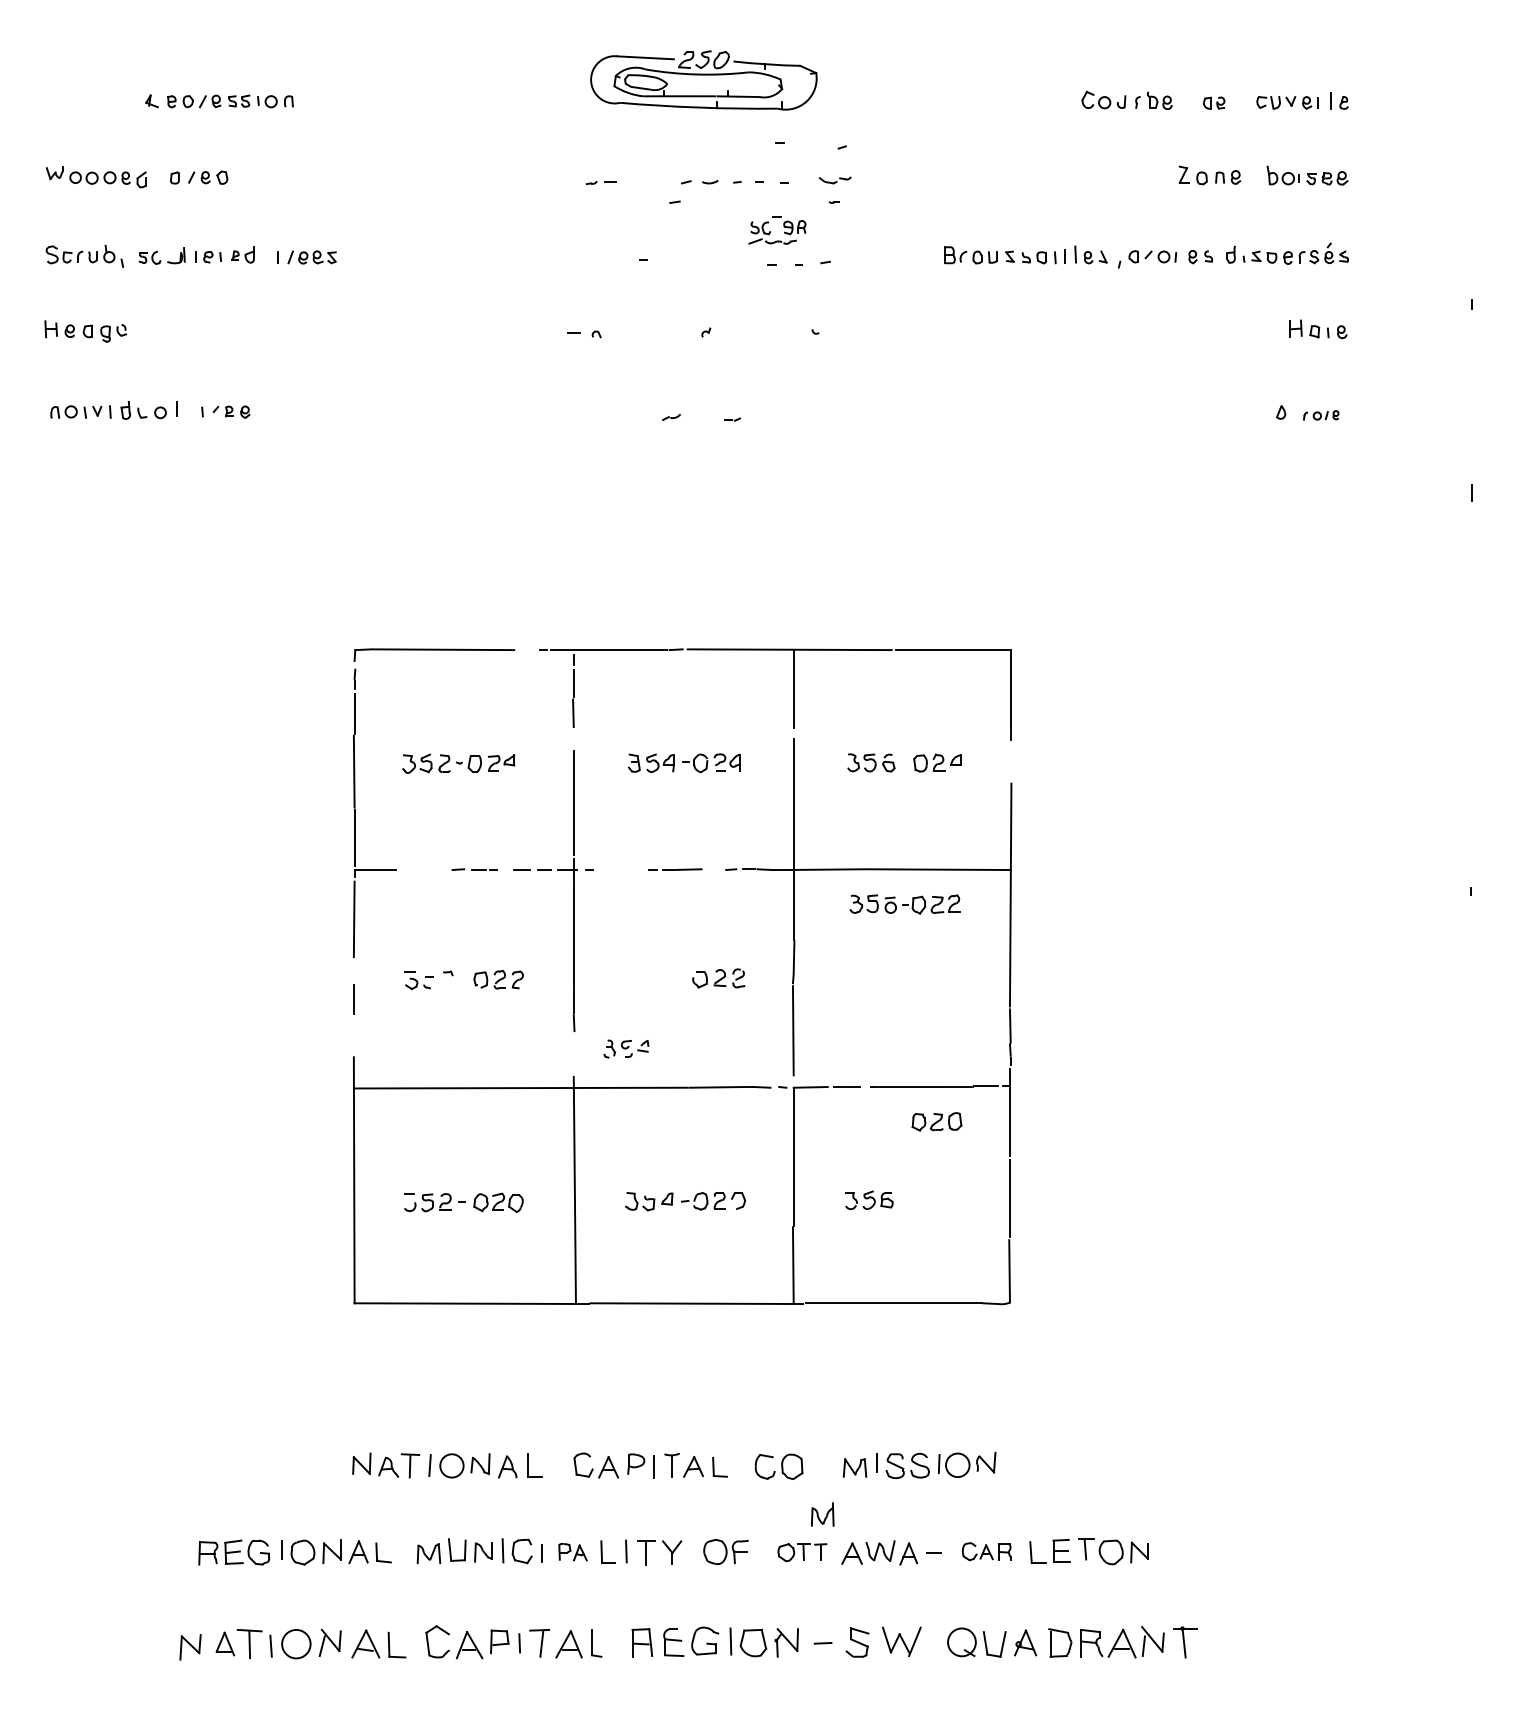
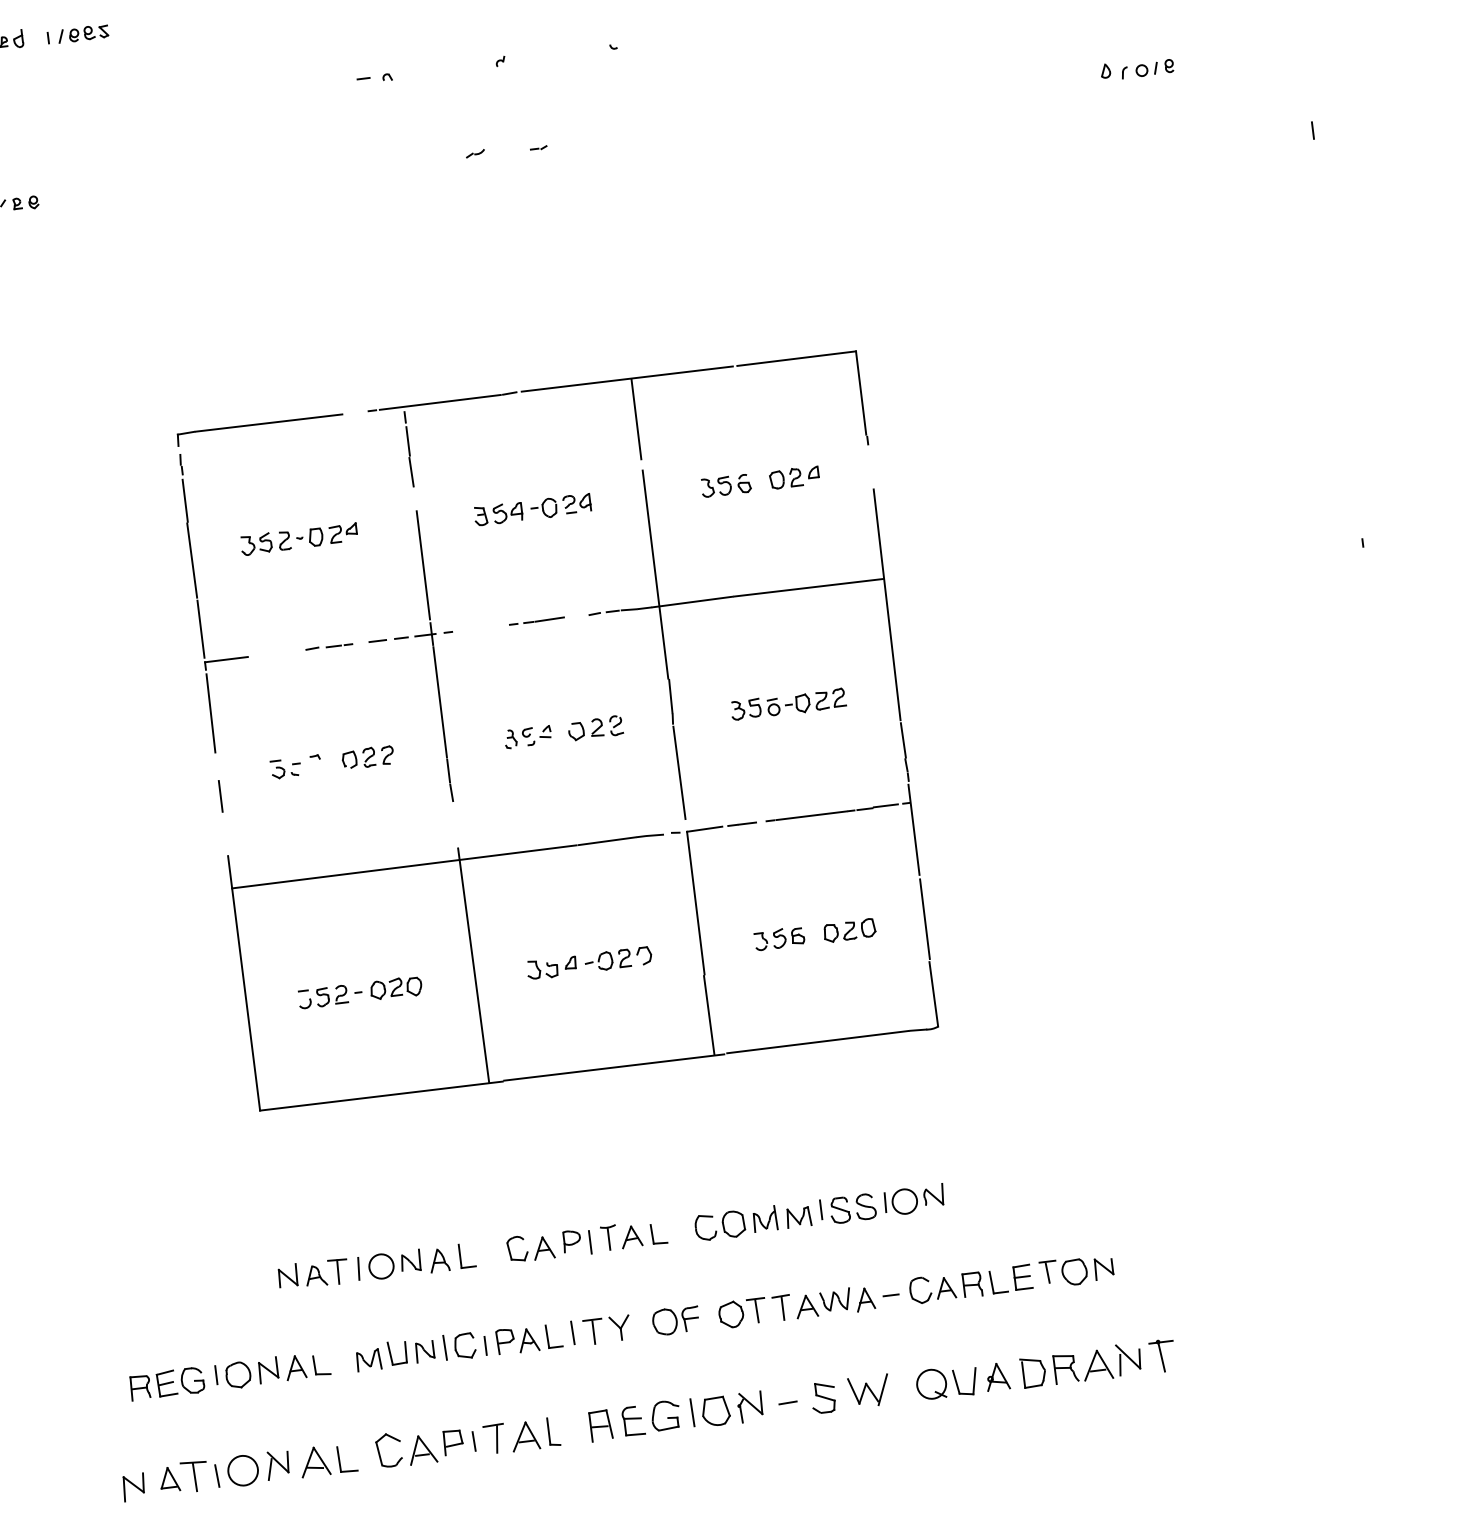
part: (1320, 415) -> (1146, 69), size x1.43
part: (904, 904) -> (787, 704), moved
part: (626, 1048) -> (528, 736), moved
part: (936, 1121) -> (849, 930), moved
part: (822, 1514) -> (764, 1218), moved
part: (572, 1551) -> (517, 1339), size x1.43
part: (986, 1551) -> (945, 1287), size x1.43
part: (802, 1552) -> (755, 1311), size x1.43

